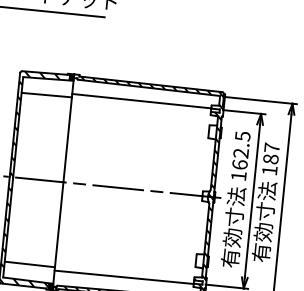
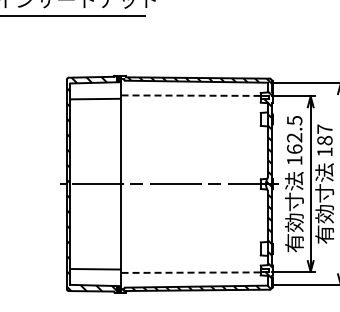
line: (141, 100) -> (190, 95), solid -> dashed
line: (124, 277) -> (190, 272), solid -> dashed

